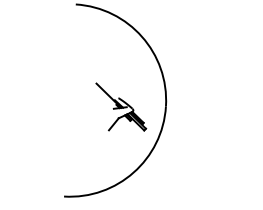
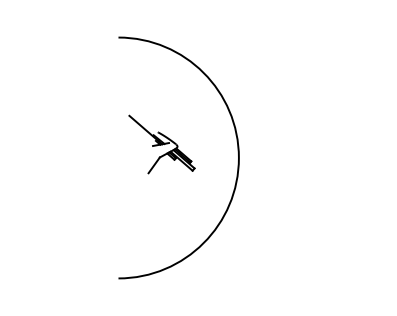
part: (120, 108) -> (161, 144), moved

